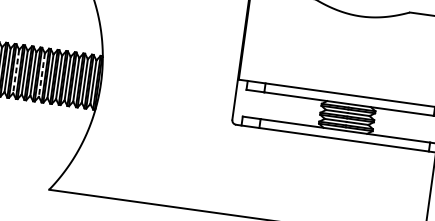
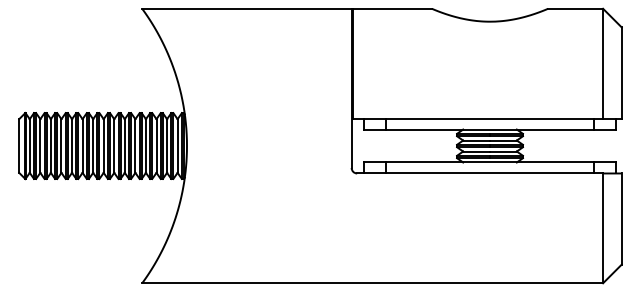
line: (16, 71) -> (82, 146), dashed -> solid
line: (42, 75) -> (114, 146), dashed -> solid

